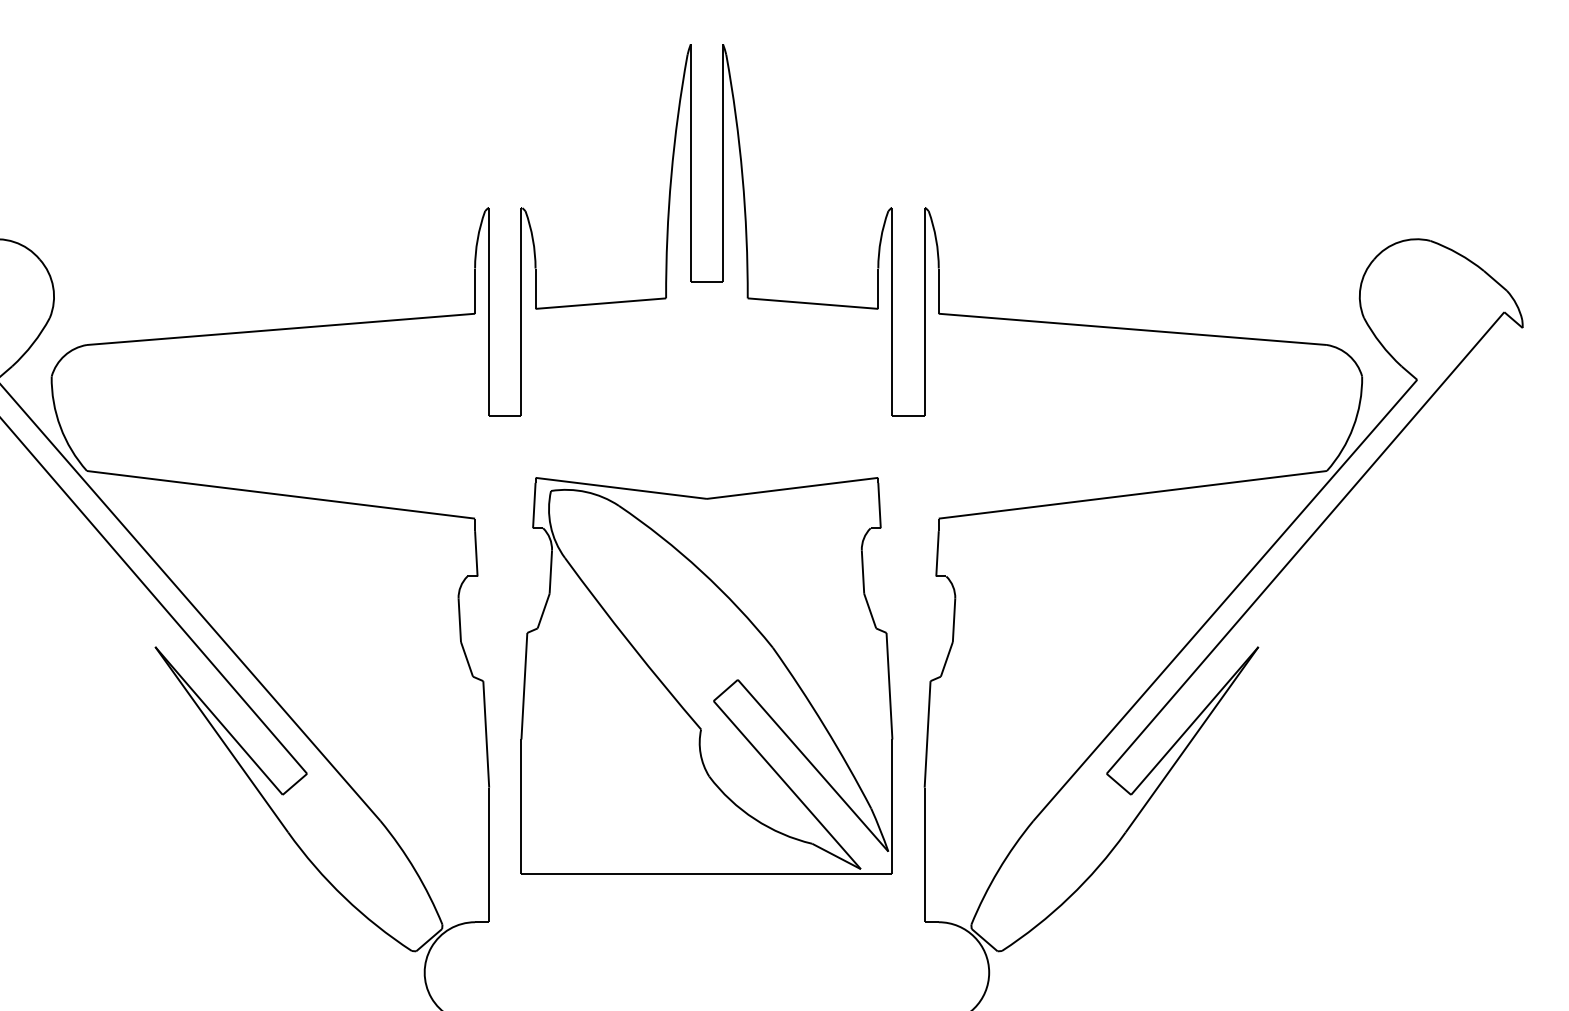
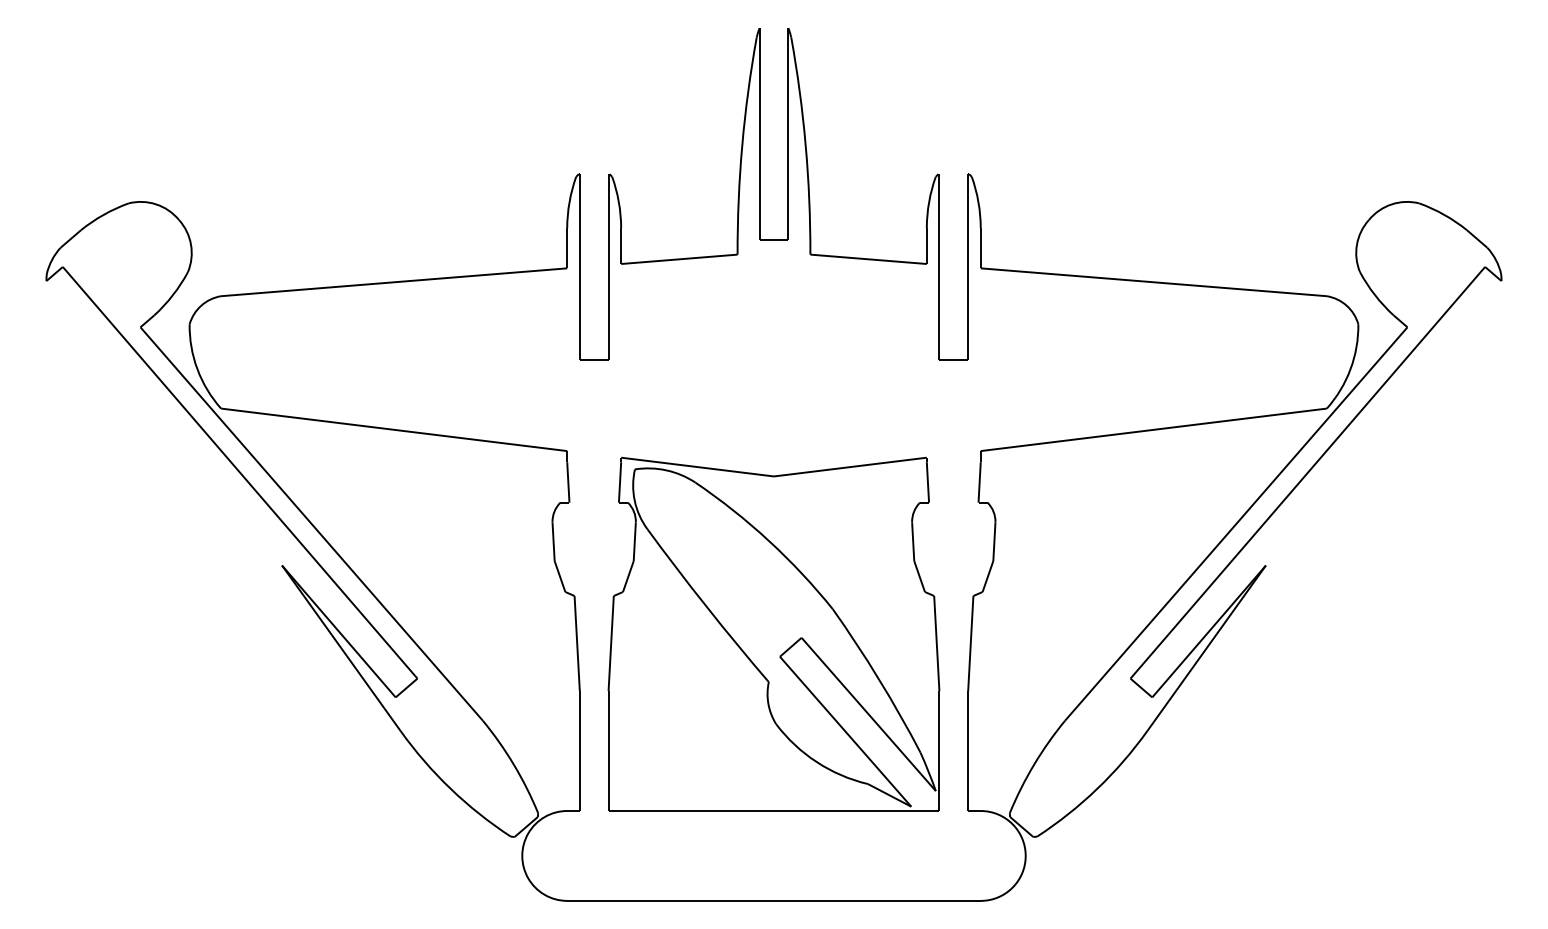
part: (706, 674) -> (773, 633), moved

